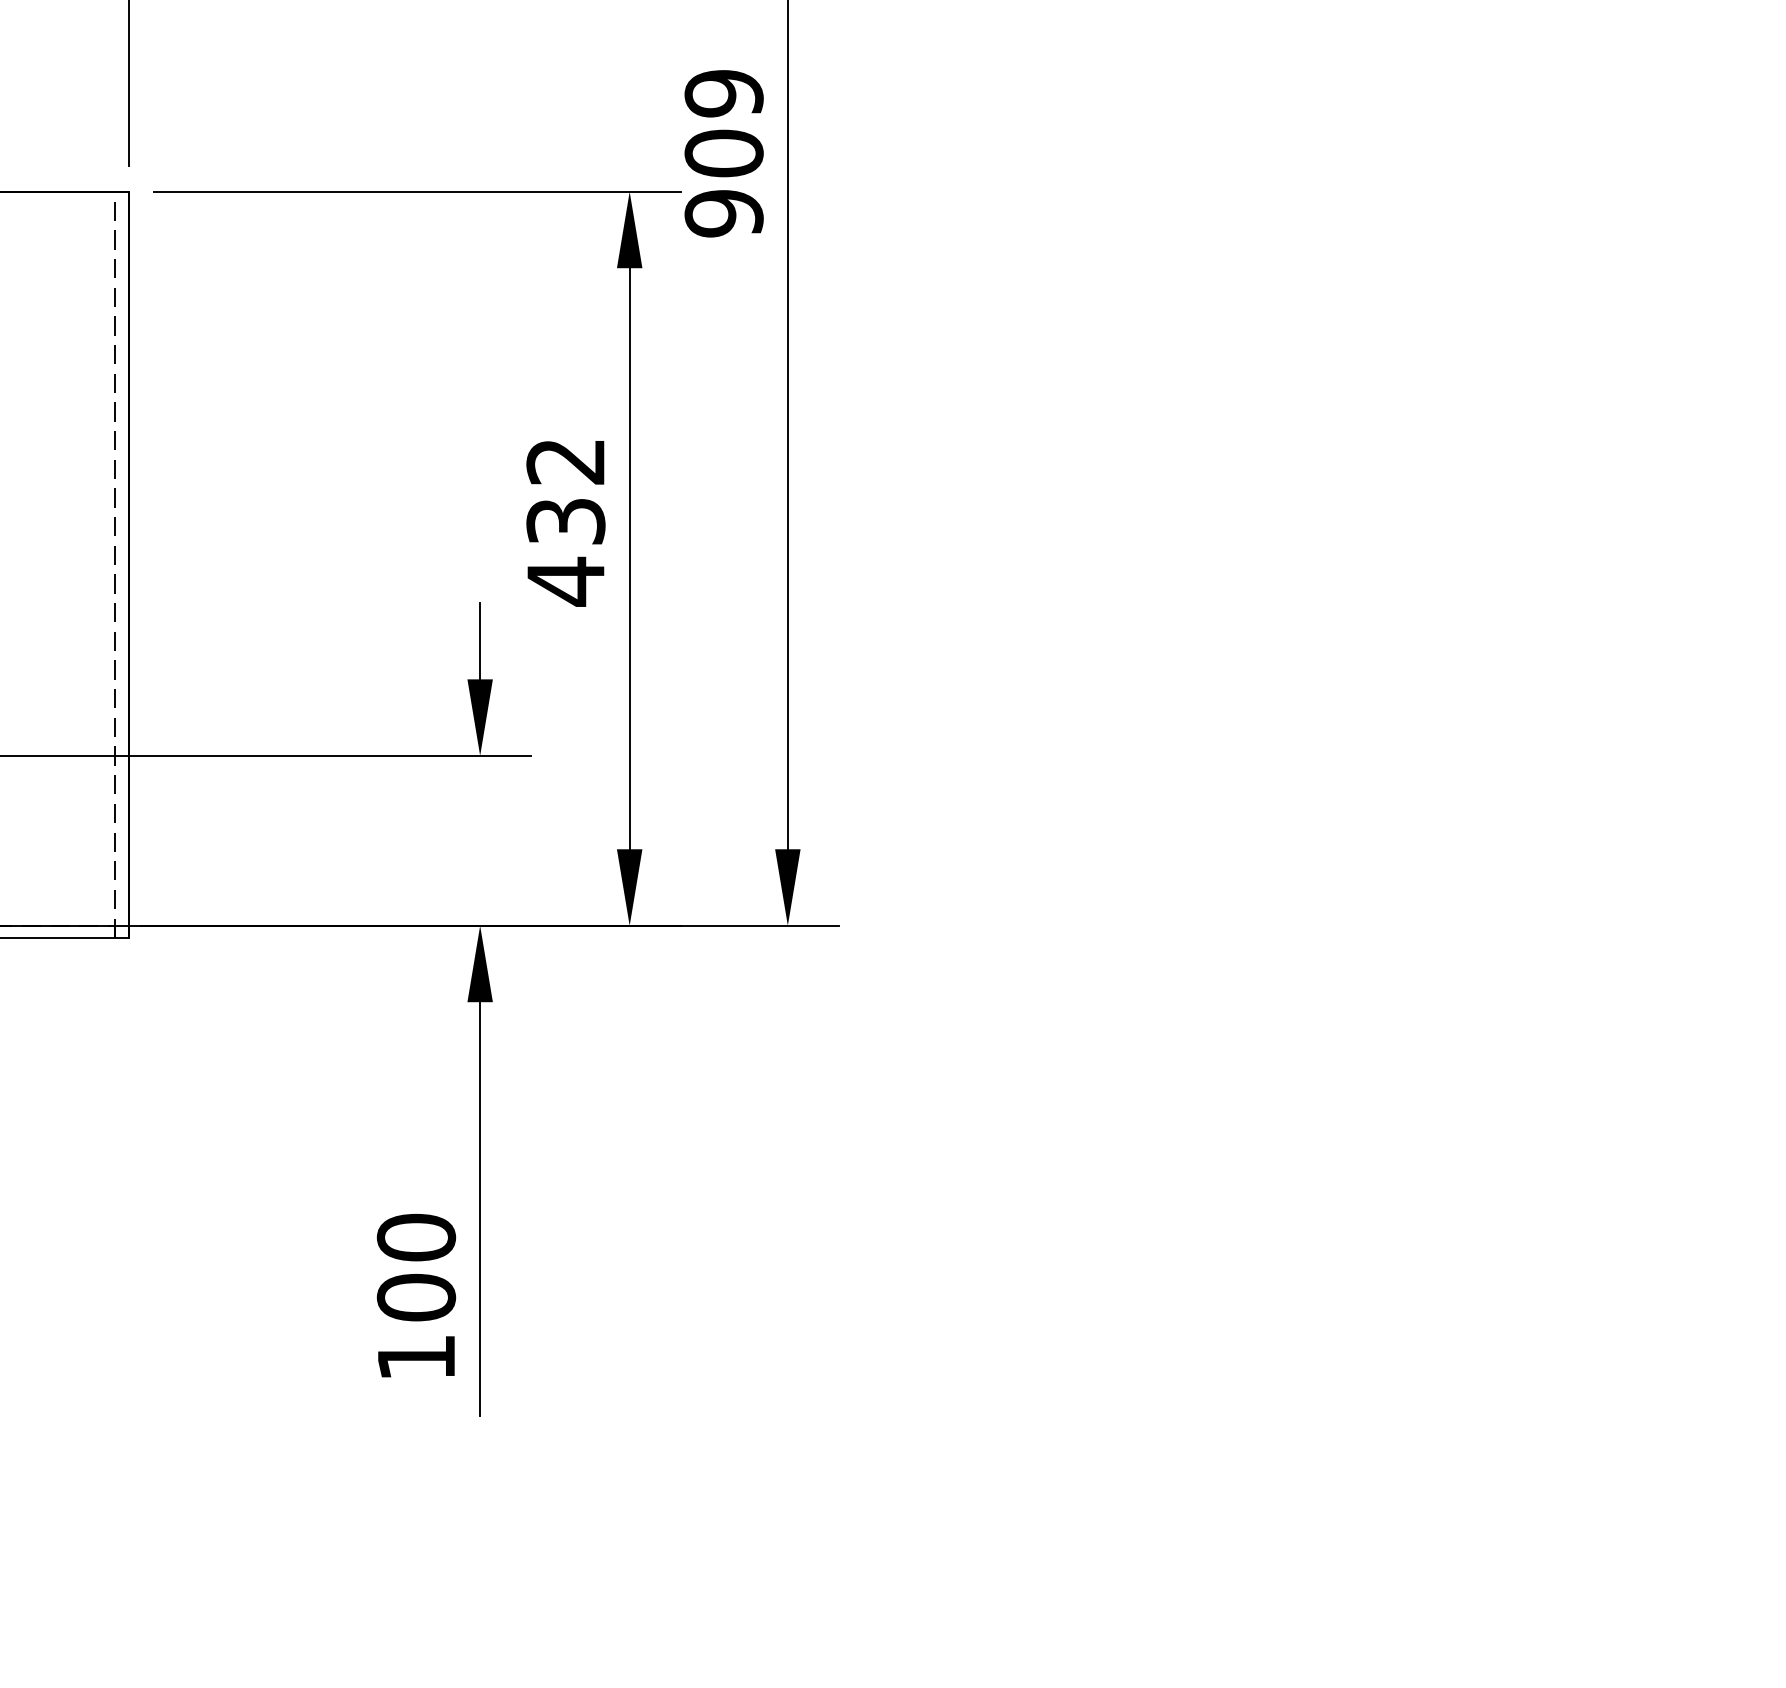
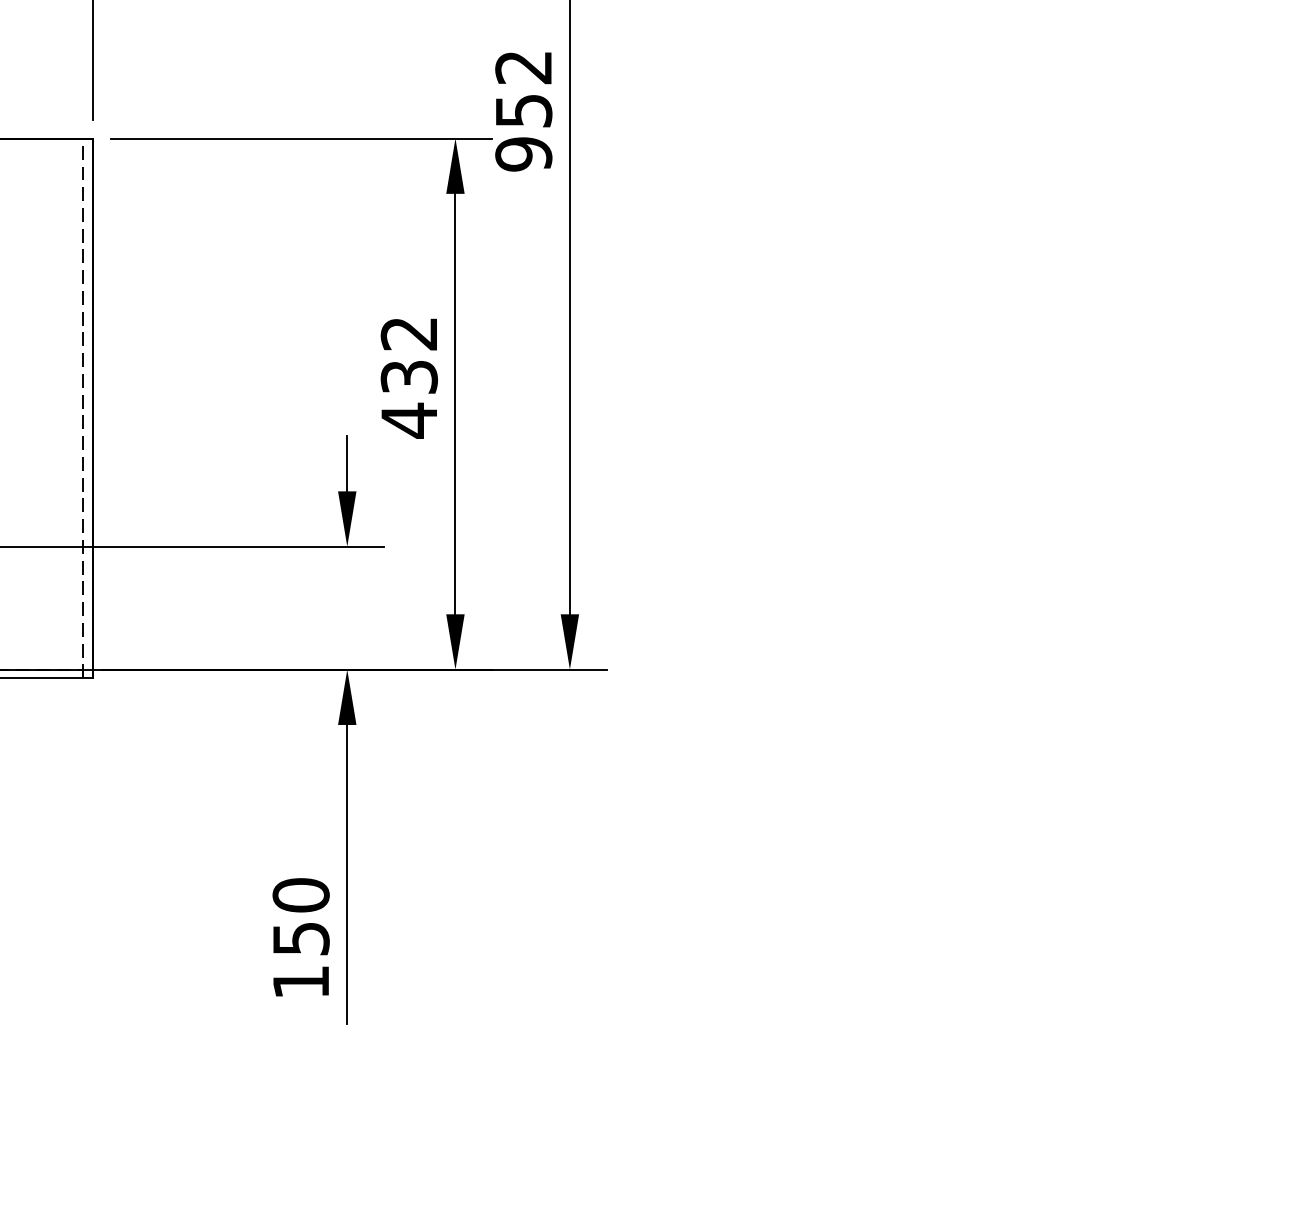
text: (723, 123) -> (523, 89), 909 -> 952
text: (416, 1297) -> (301, 938), 100 -> 150

